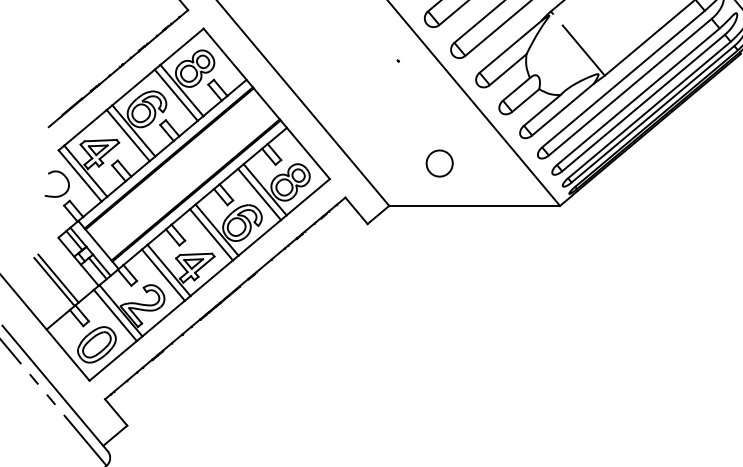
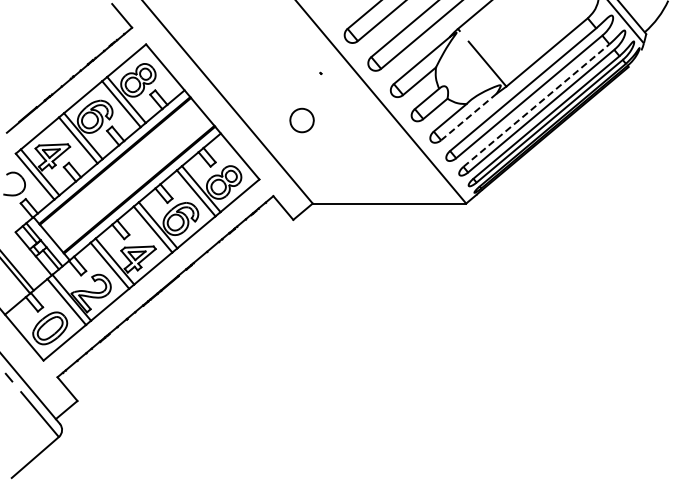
line: (638, 96) -> (536, 105), solid -> dashed
line: (562, 110) -> (468, 117), solid -> dashed
part: (439, 163) -> (301, 120), moved

